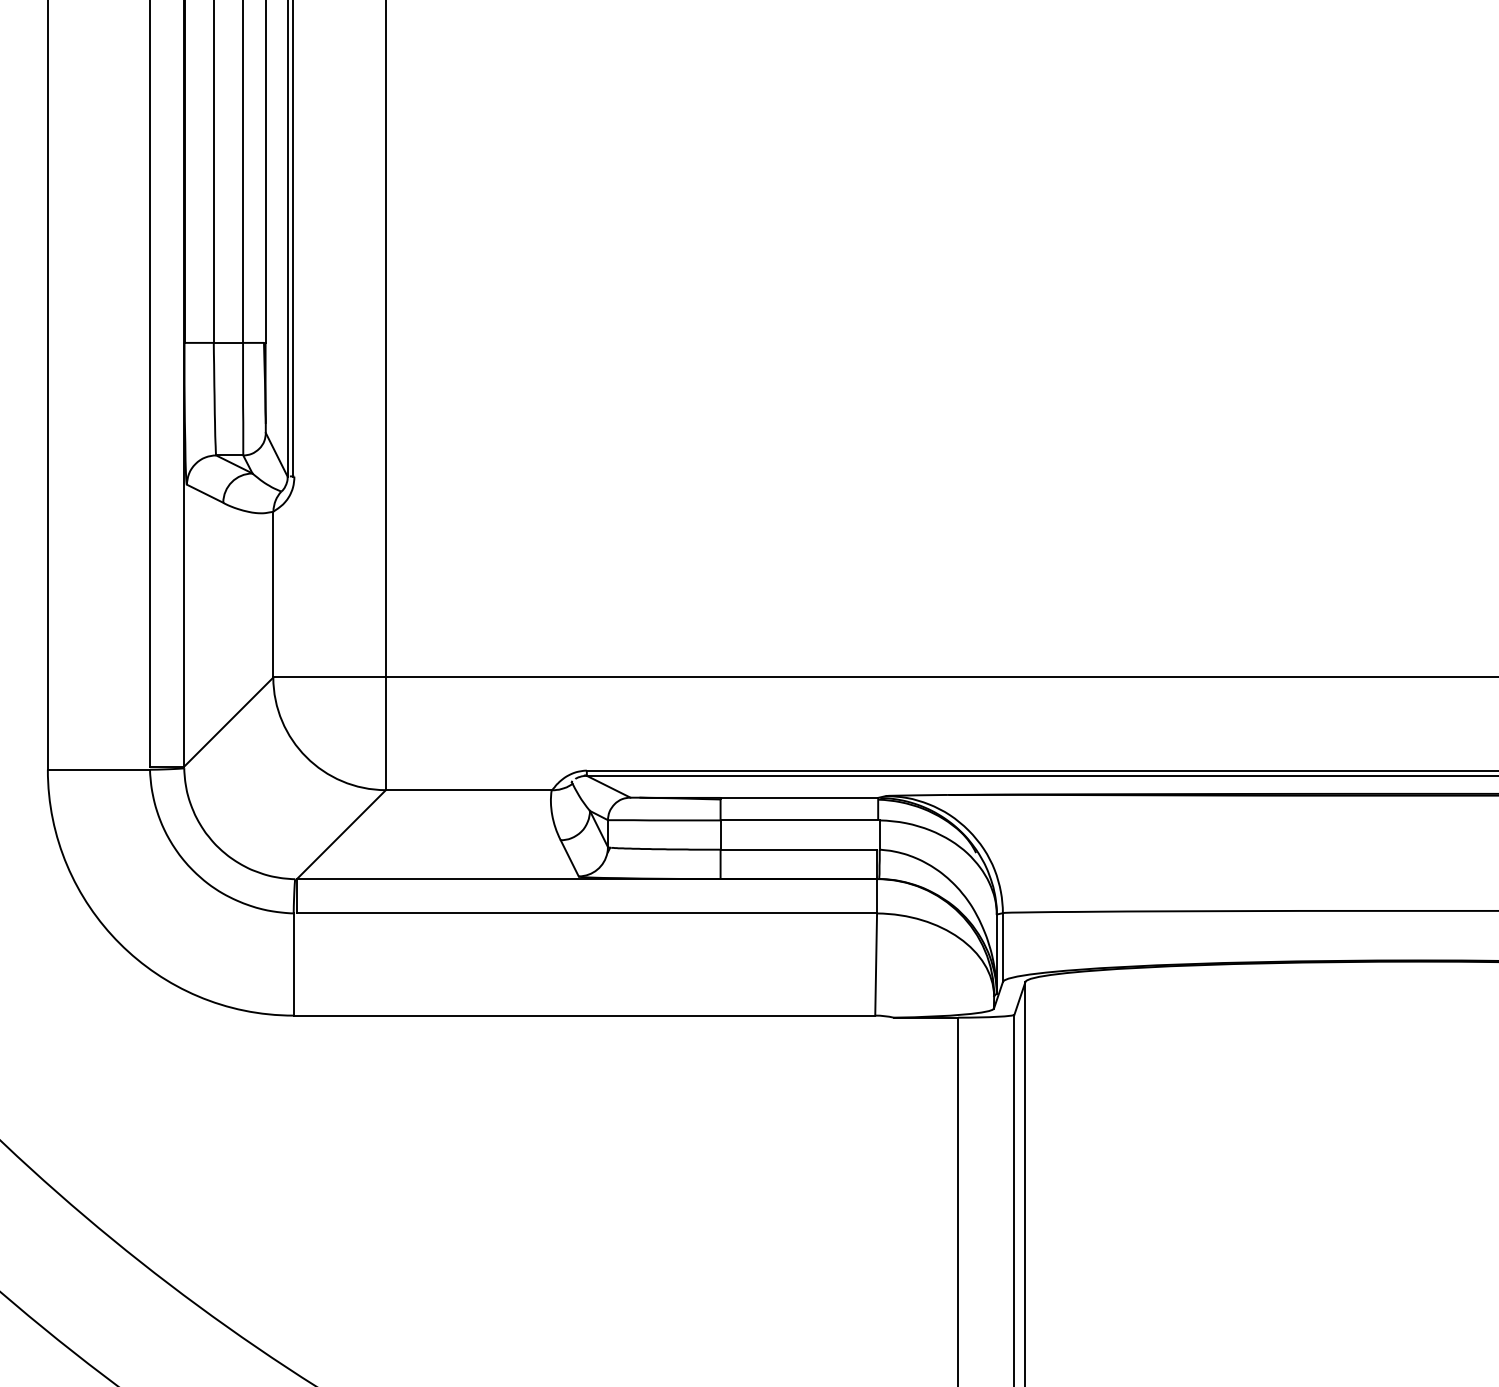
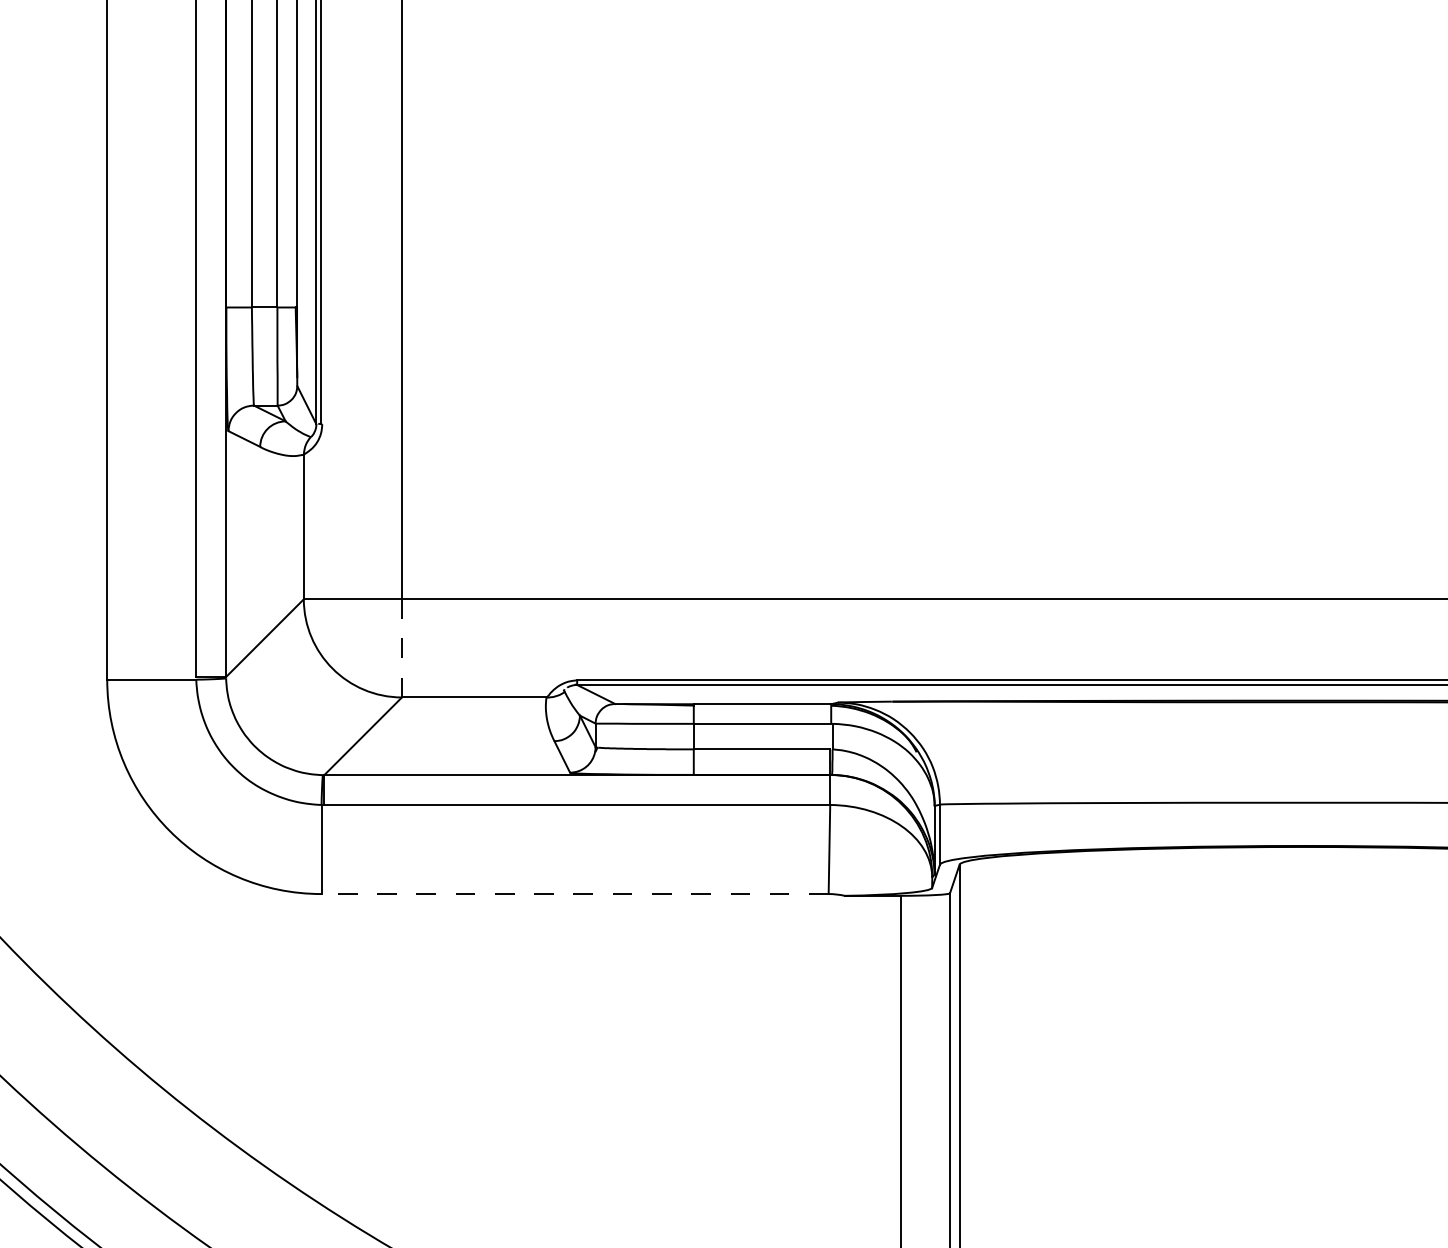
line: (386, 733) -> (402, 648), solid -> dashed
line: (584, 1016) -> (575, 894), solid -> dashed

